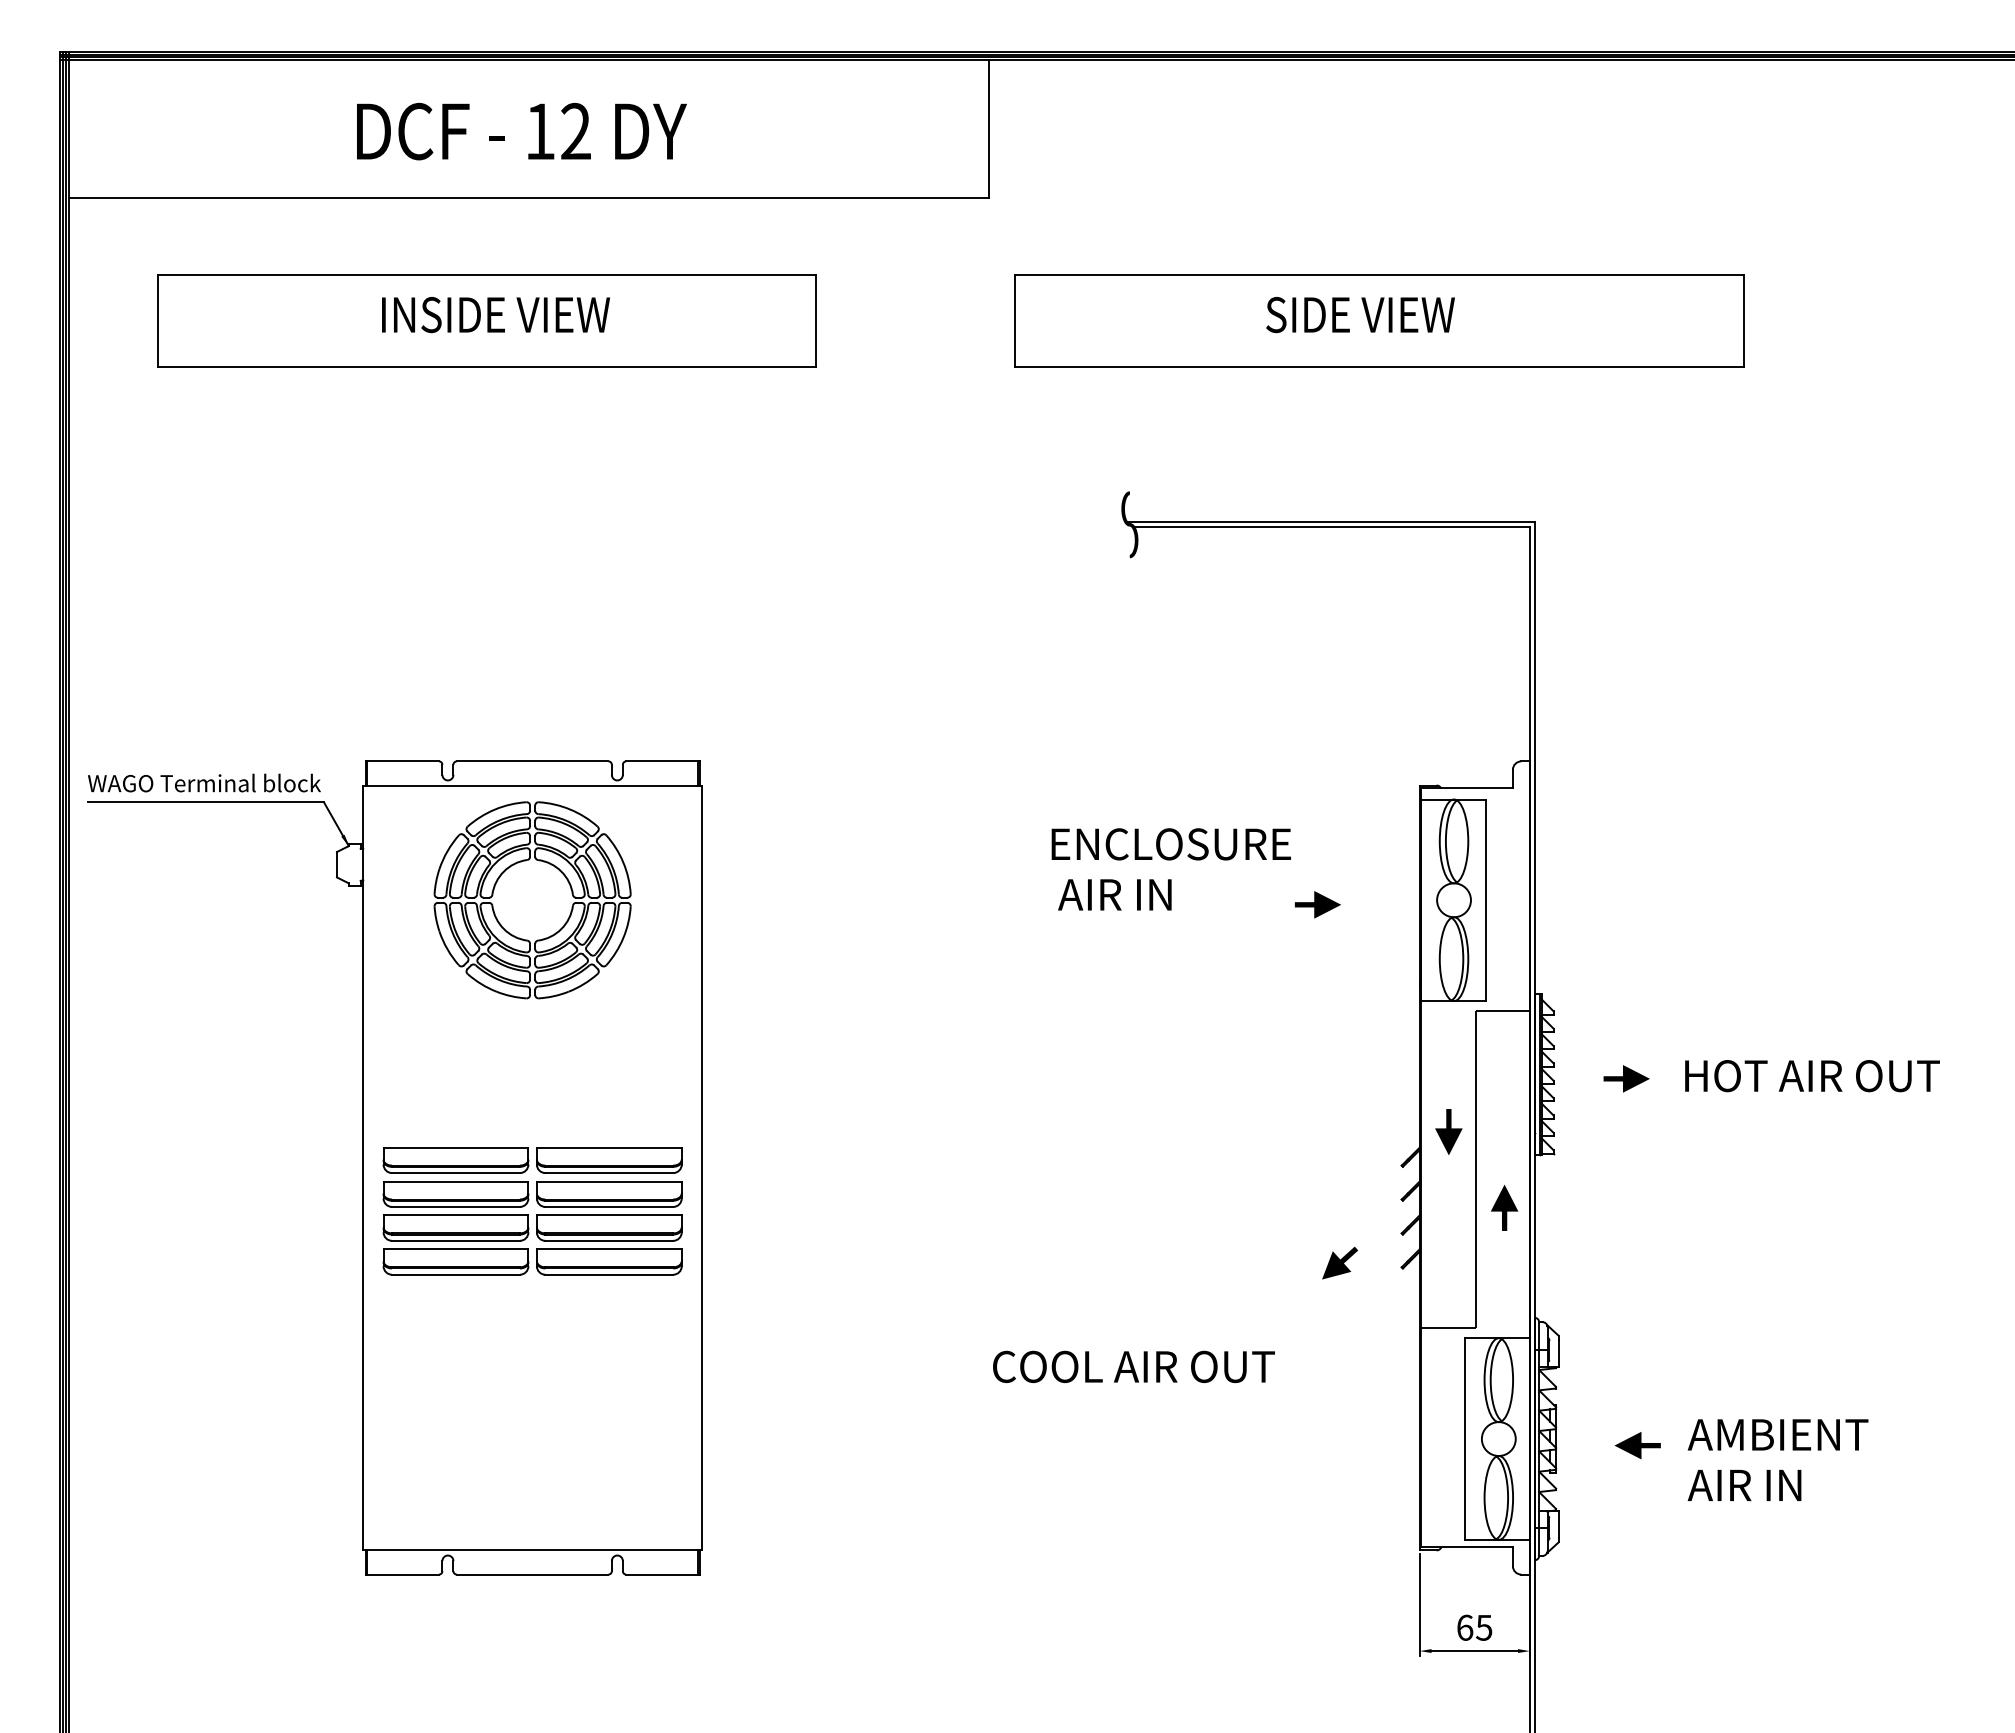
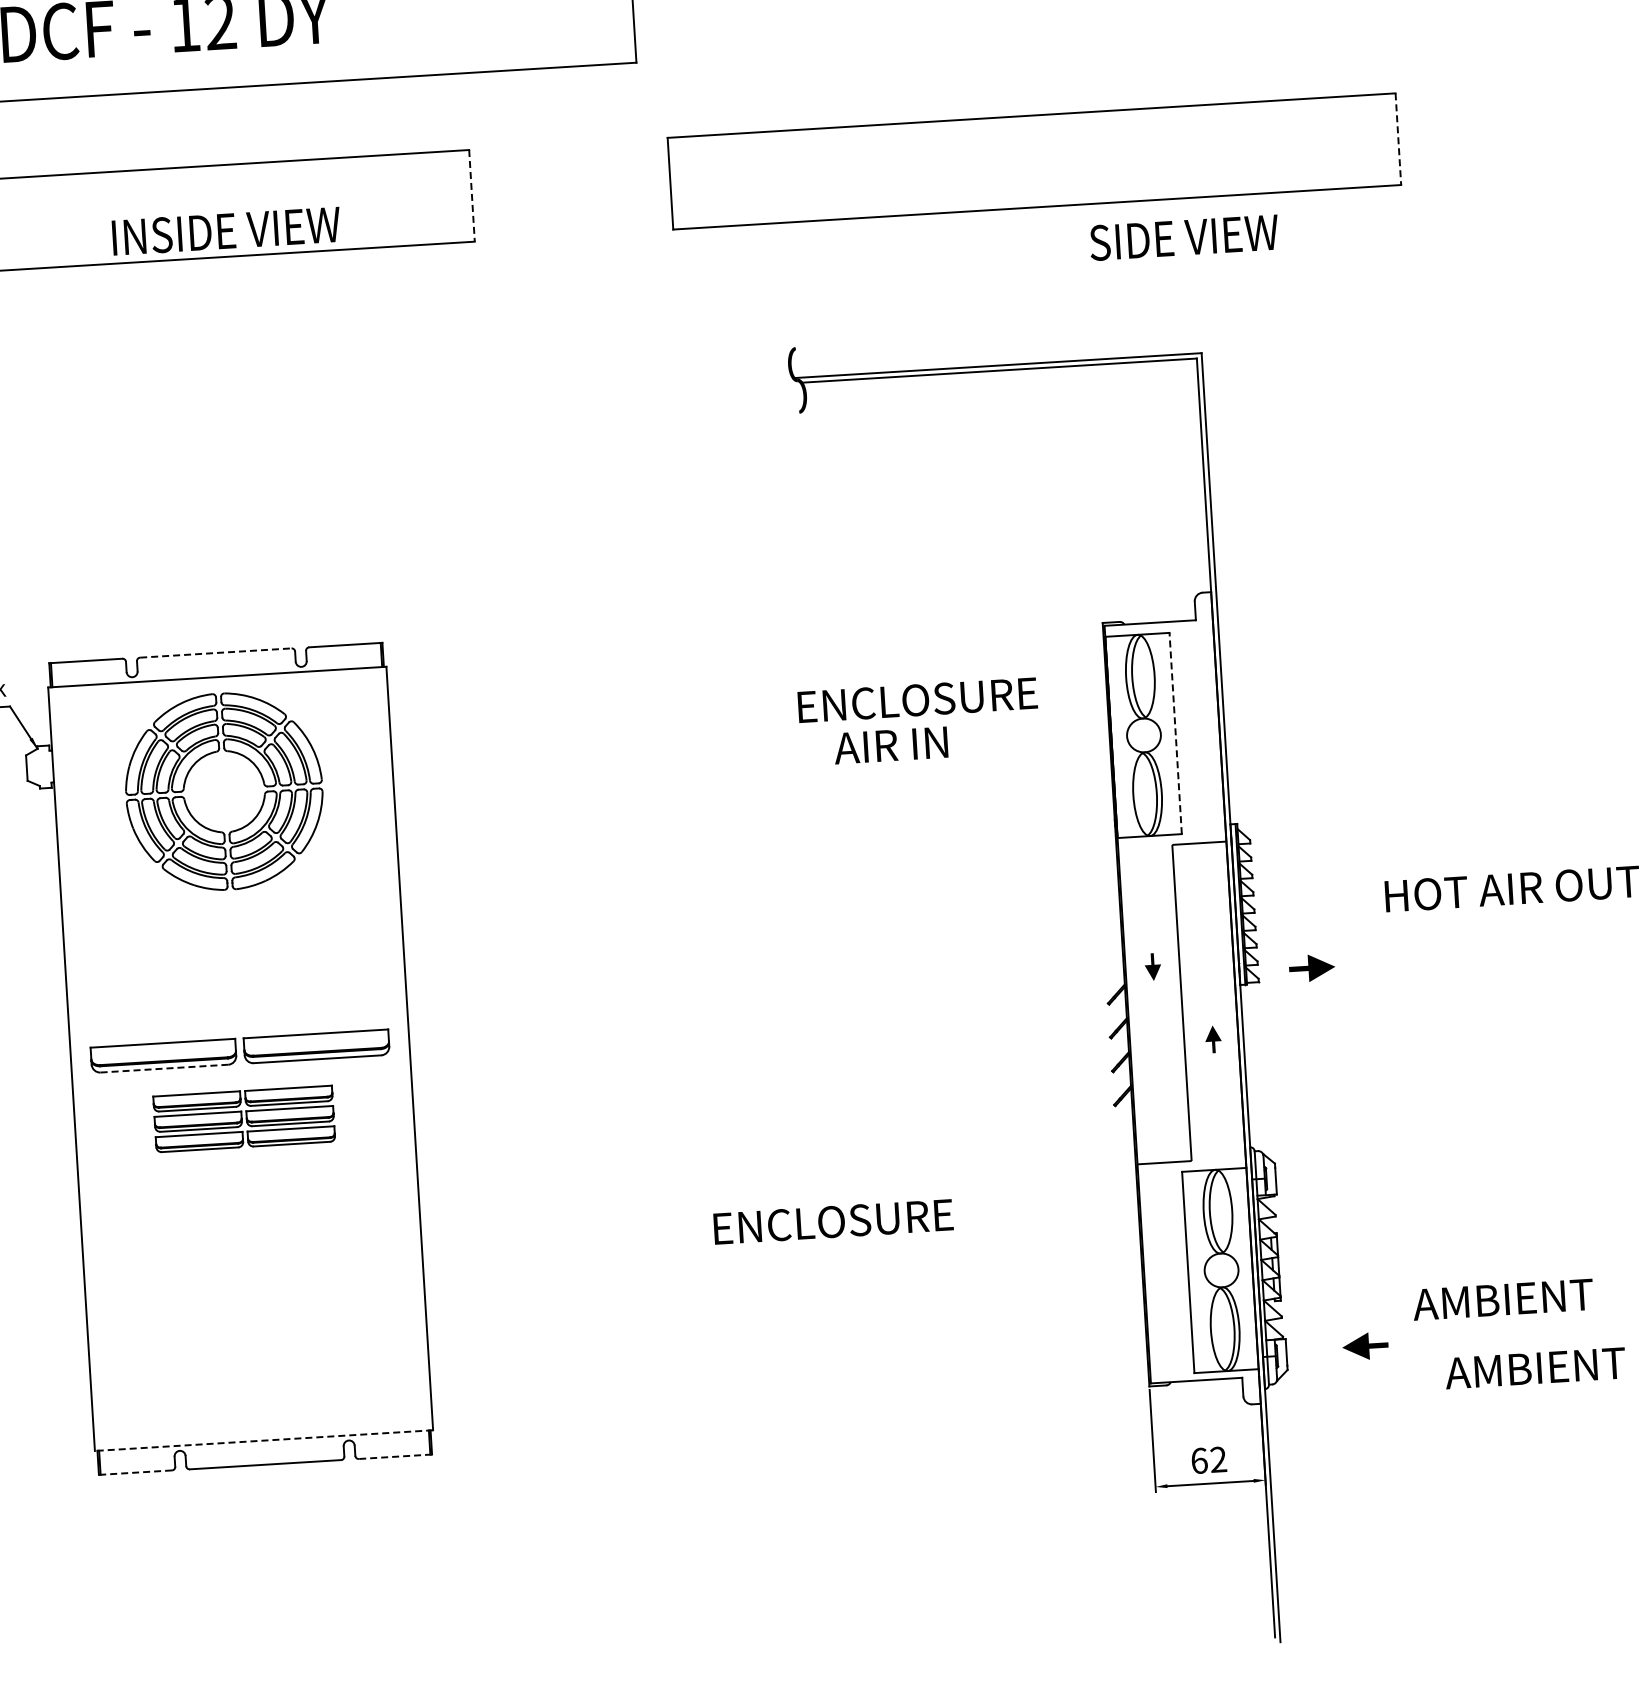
text: (495, 315) -> (225, 231), moved
text: (1360, 315) -> (1184, 238), moved
line: (816, 320) -> (472, 195), solid -> dashed
line: (1744, 320) -> (1398, 138), solid -> dashed
line: (532, 761) -> (215, 653), solid -> dashed
text: (1170, 844) -> (916, 700), moved
text: (1114, 894) -> (890, 745), moved
line: (1485, 900) -> (1175, 733), solid -> dashed
fill: (1317, 904) -> (1007, 747), removed
part: (1626, 1078) -> (1311, 967), moved
part: (1448, 1131) -> (1152, 966), size x0.6
line: (455, 1173) -> (164, 1069), solid -> dashed
part: (1504, 1207) -> (1213, 1038), size x0.6
part: (532, 1228) -> (244, 1119), size x0.6
part: (1339, 1262) -> (1051, 1103), removed
text: (1133, 1366) -> (852, 1220), COOL AIR OUT -> ENCLOSURE
text: (1777, 1434) -> (1534, 1367), moved
part: (1637, 1445) -> (1365, 1346), moved
text: (1794, 1484) -> (1519, 1297), AIR IN -> AMBIENT
line: (532, 1550) -> (263, 1440), solid -> dashed
line: (402, 1574) -> (135, 1472), solid -> dashed
line: (662, 1574) -> (395, 1456), solid -> dashed
text: (1484, 1627) -> (1218, 1459), 65 -> 62

